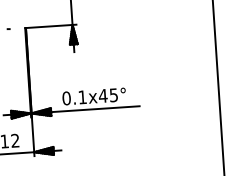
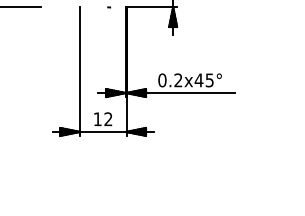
text: (82, 97) -> (178, 80), 0.1x45° -> 0.2x45°

